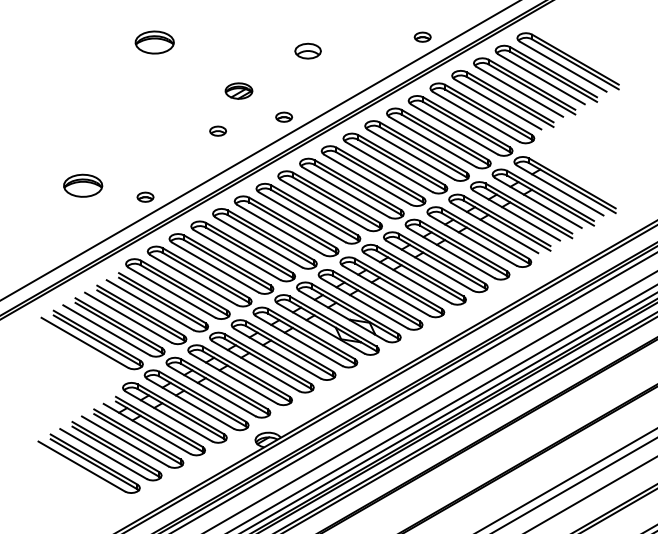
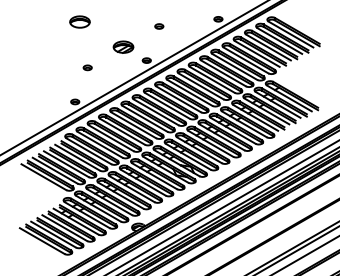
part: (308, 51) -> (159, 26), size x0.62
part: (238, 89) -> (123, 46), size x1.43
part: (217, 130) -> (87, 67), moved
part: (82, 184) -> (42, 95), removed

